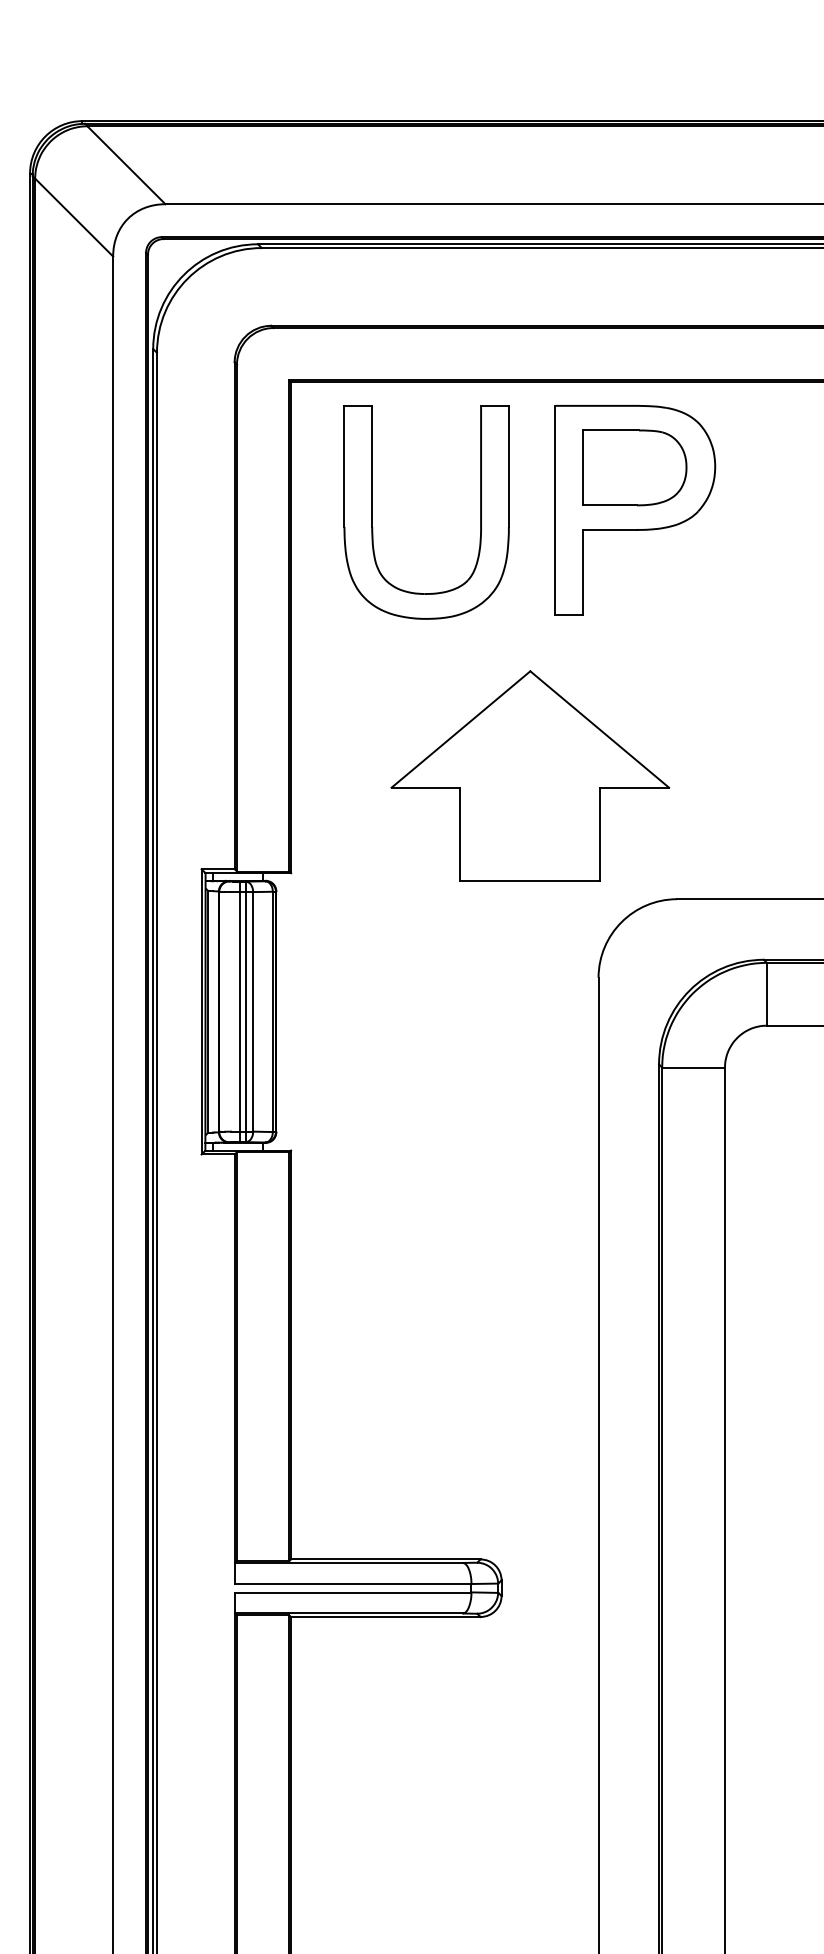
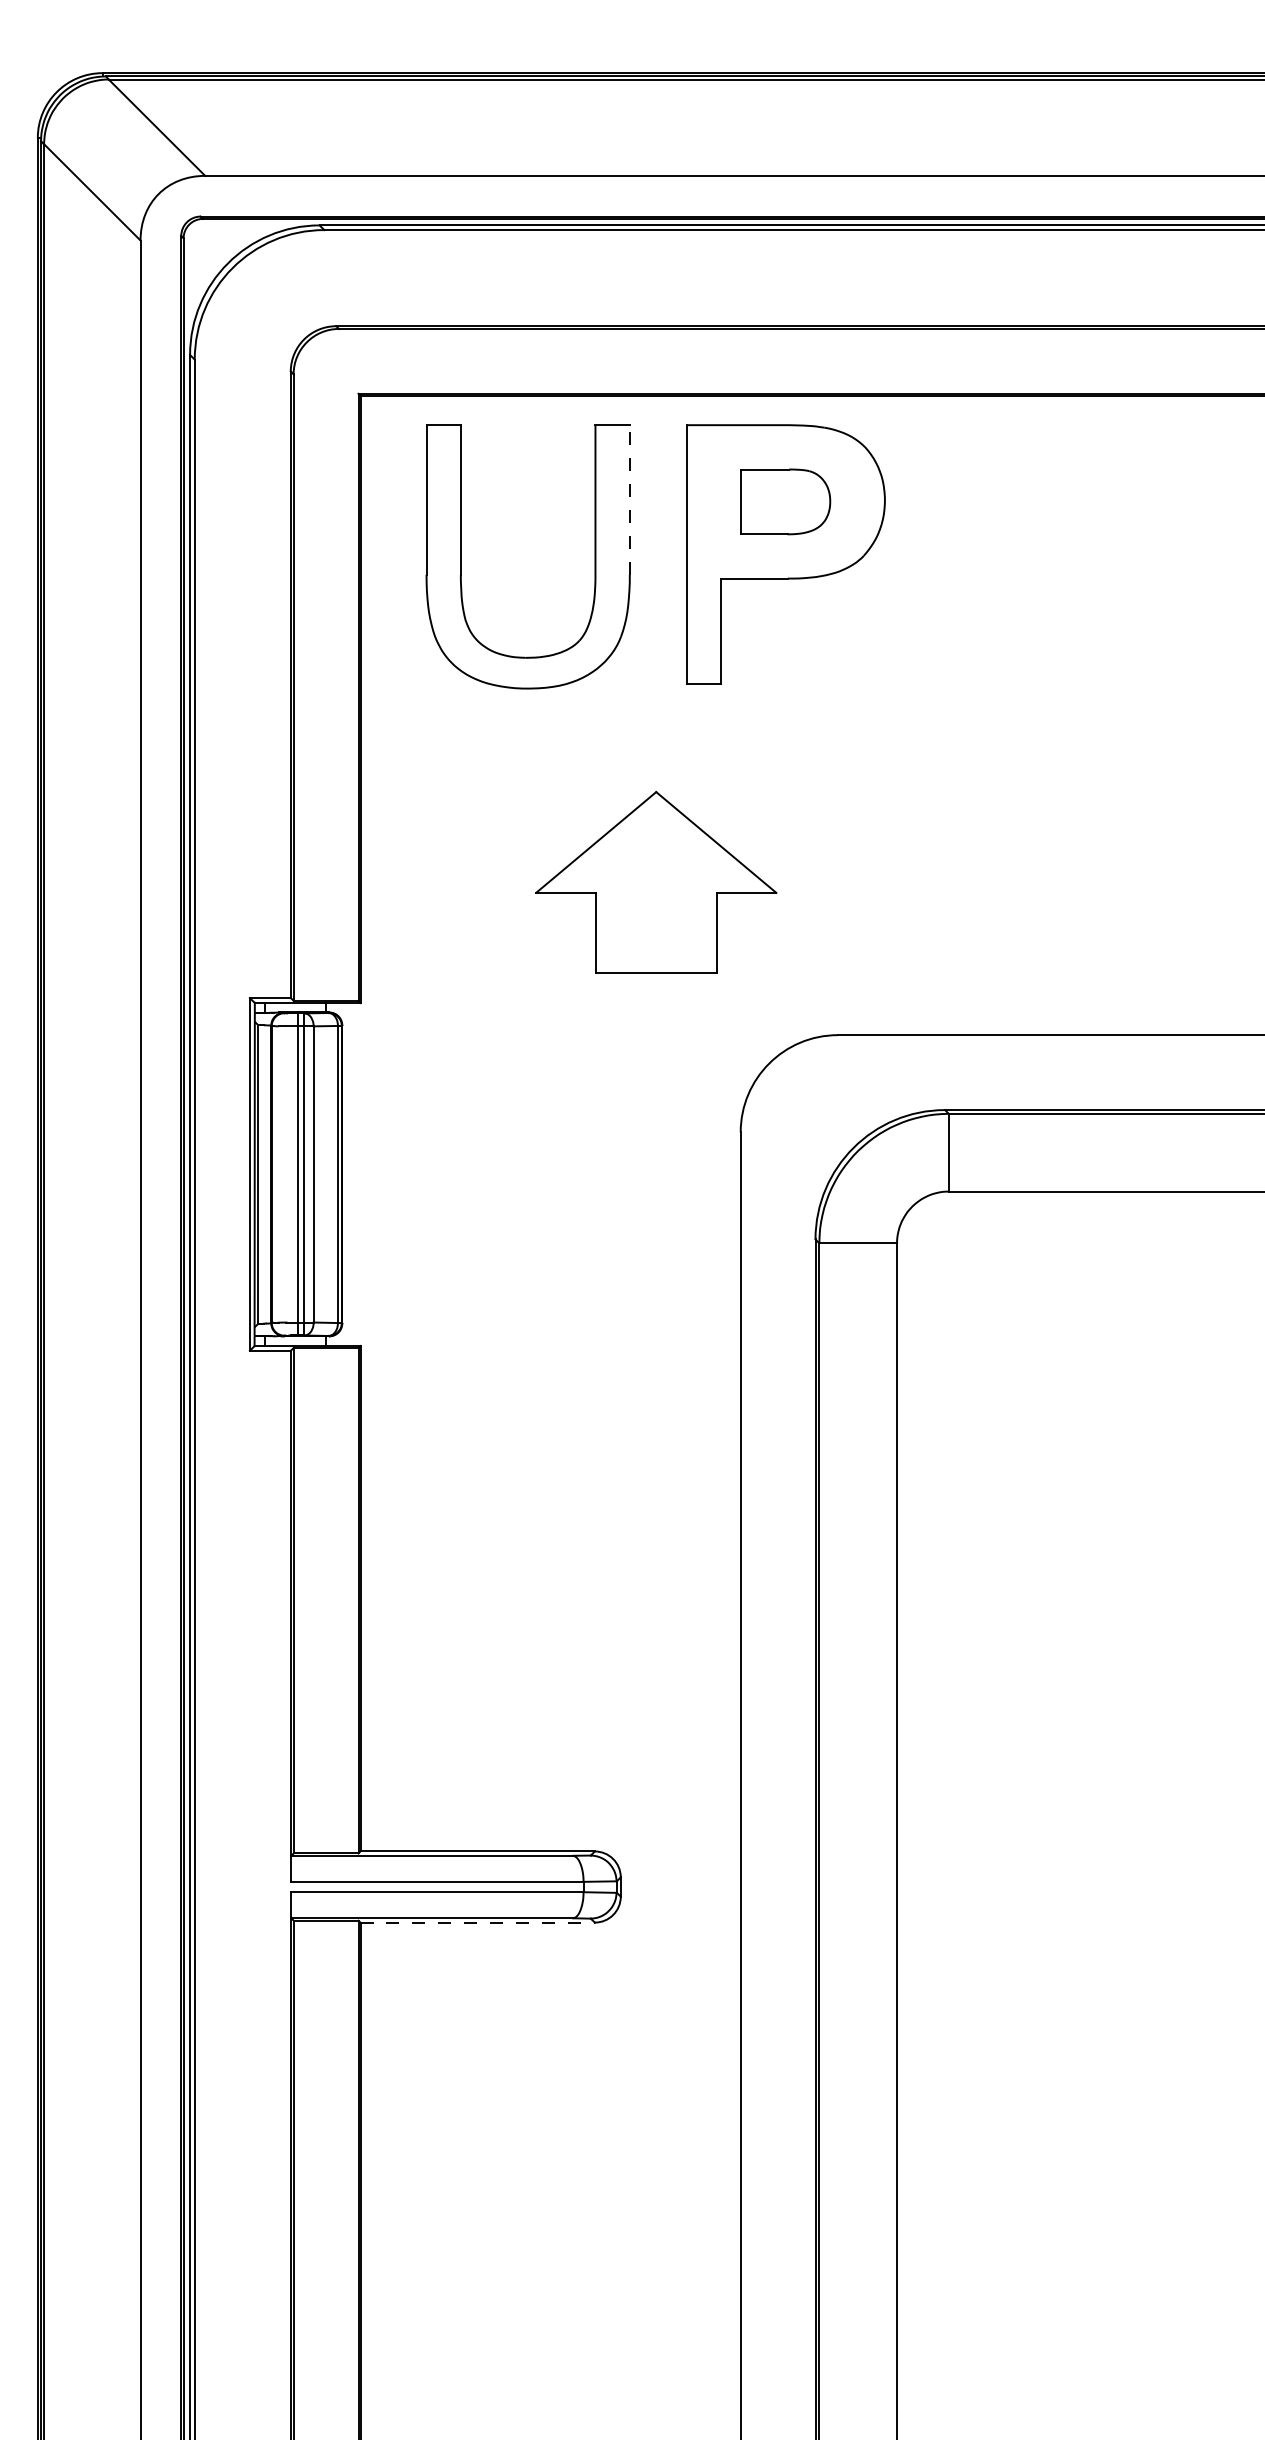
line: (508, 466) -> (629, 500), solid -> dashed
part: (634, 467) -> (785, 501), size x0.7
part: (529, 775) -> (655, 882), size x0.7
line: (386, 1616) -> (478, 1922), solid -> dashed

